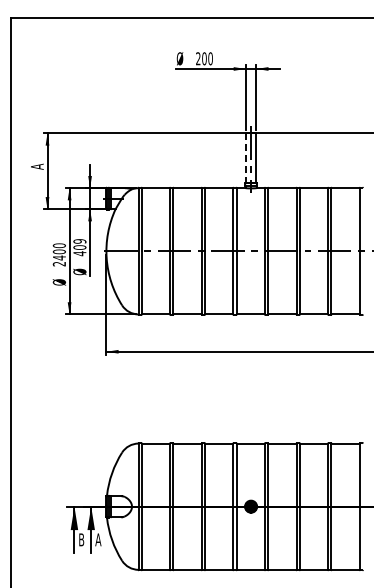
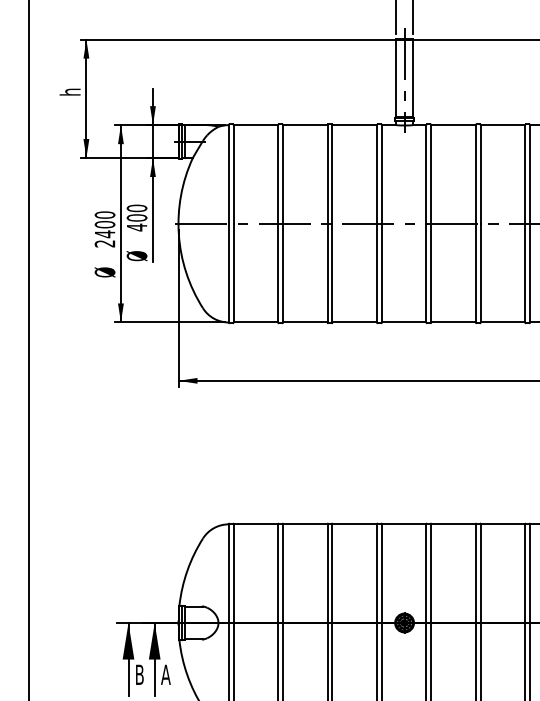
line: (245, 158) -> (395, 78), dashed -> solid
text: (36, 166) -> (69, 91), A -> h
text: (79, 241) -> (136, 208), 409 -> 400

